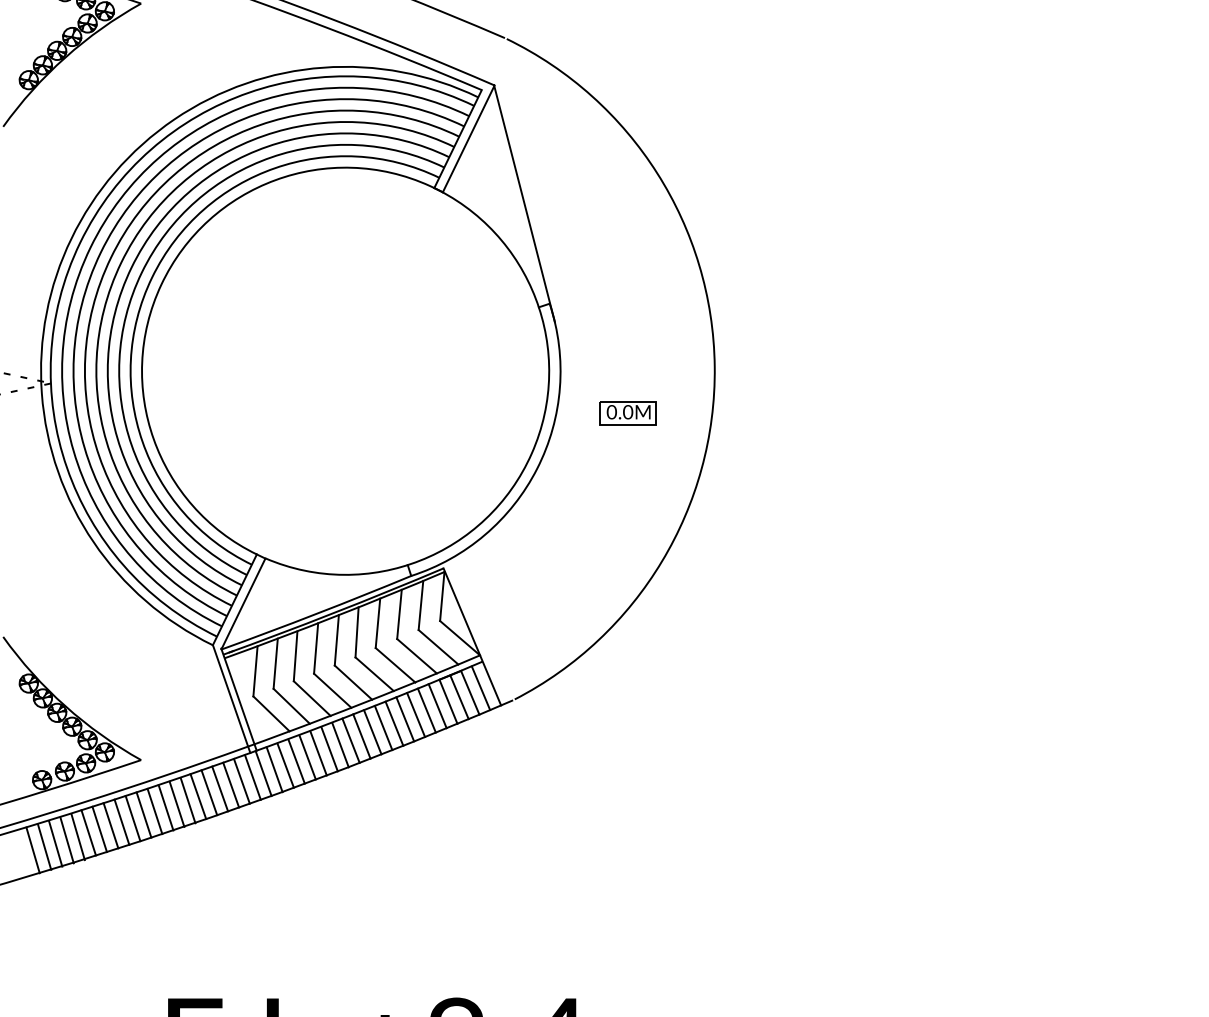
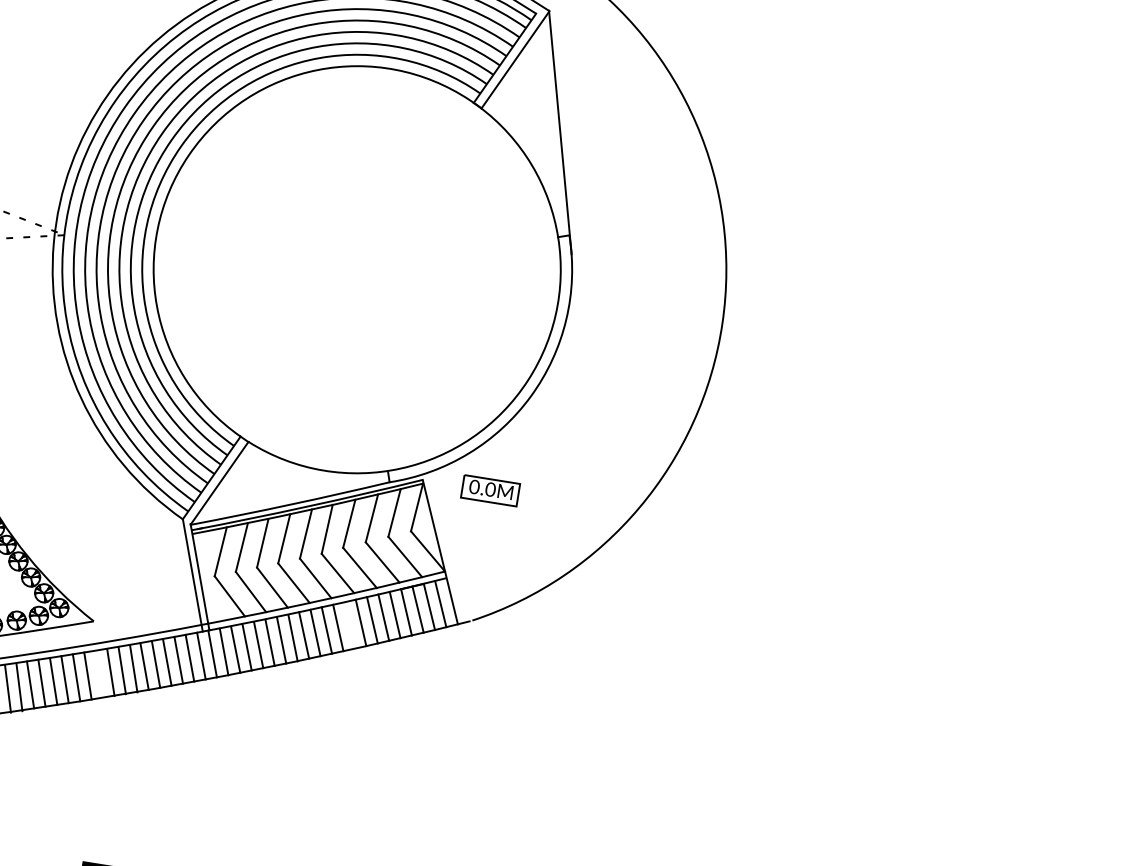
part: (627, 413) -> (489, 490), moved
line: (394, 723) -> (349, 625), removed
line: (154, 811) -> (98, 674), removed

